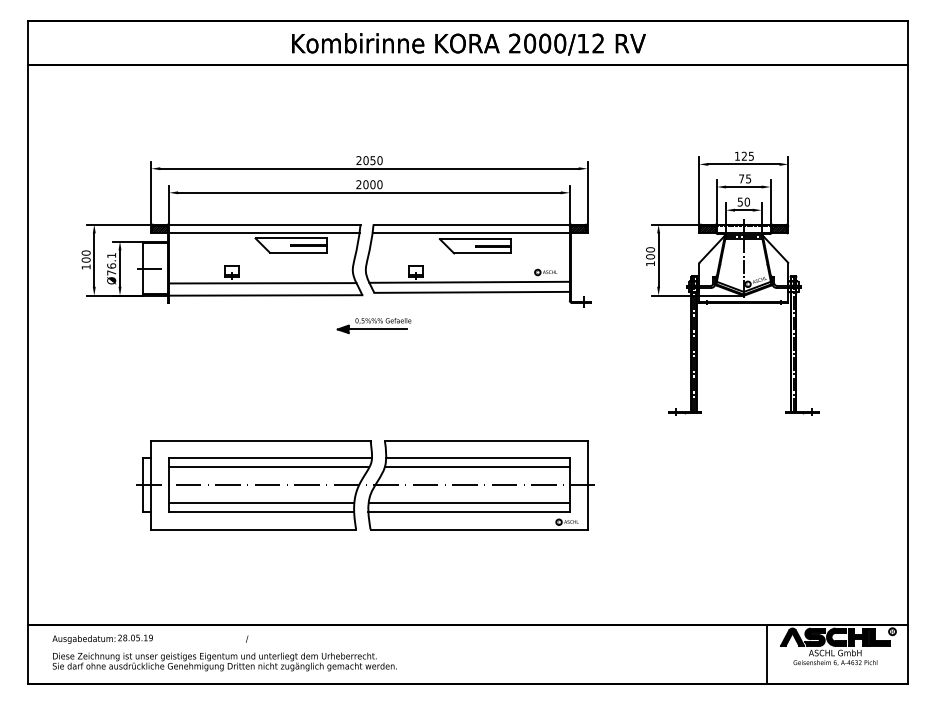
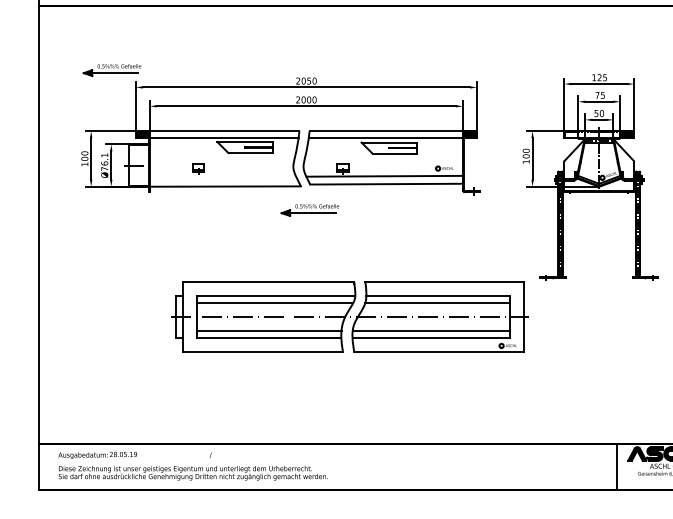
part: (120, 146) -> (111, 70), added
hatch: (708, 229) -> (571, 134), removed
line: (262, 283) -> (222, 177), removed
part: (365, 485) -> (350, 317), moved

